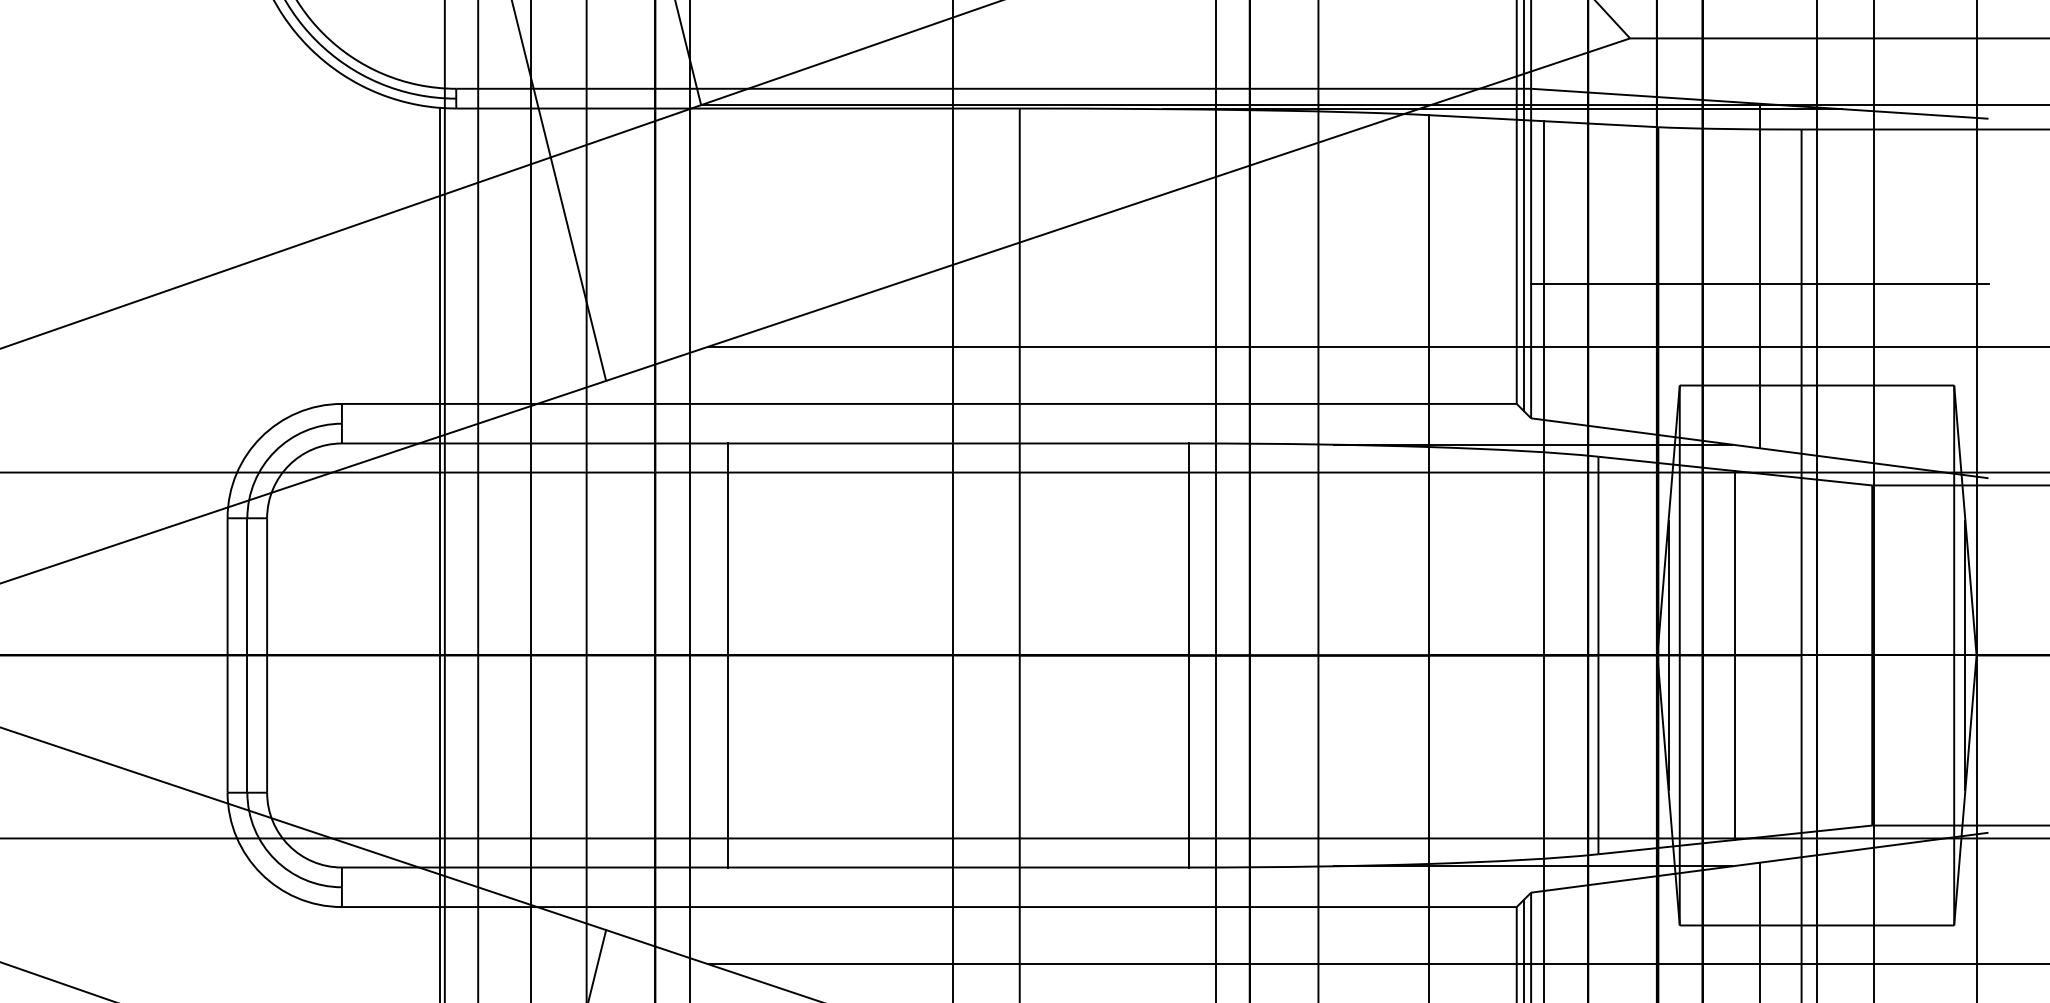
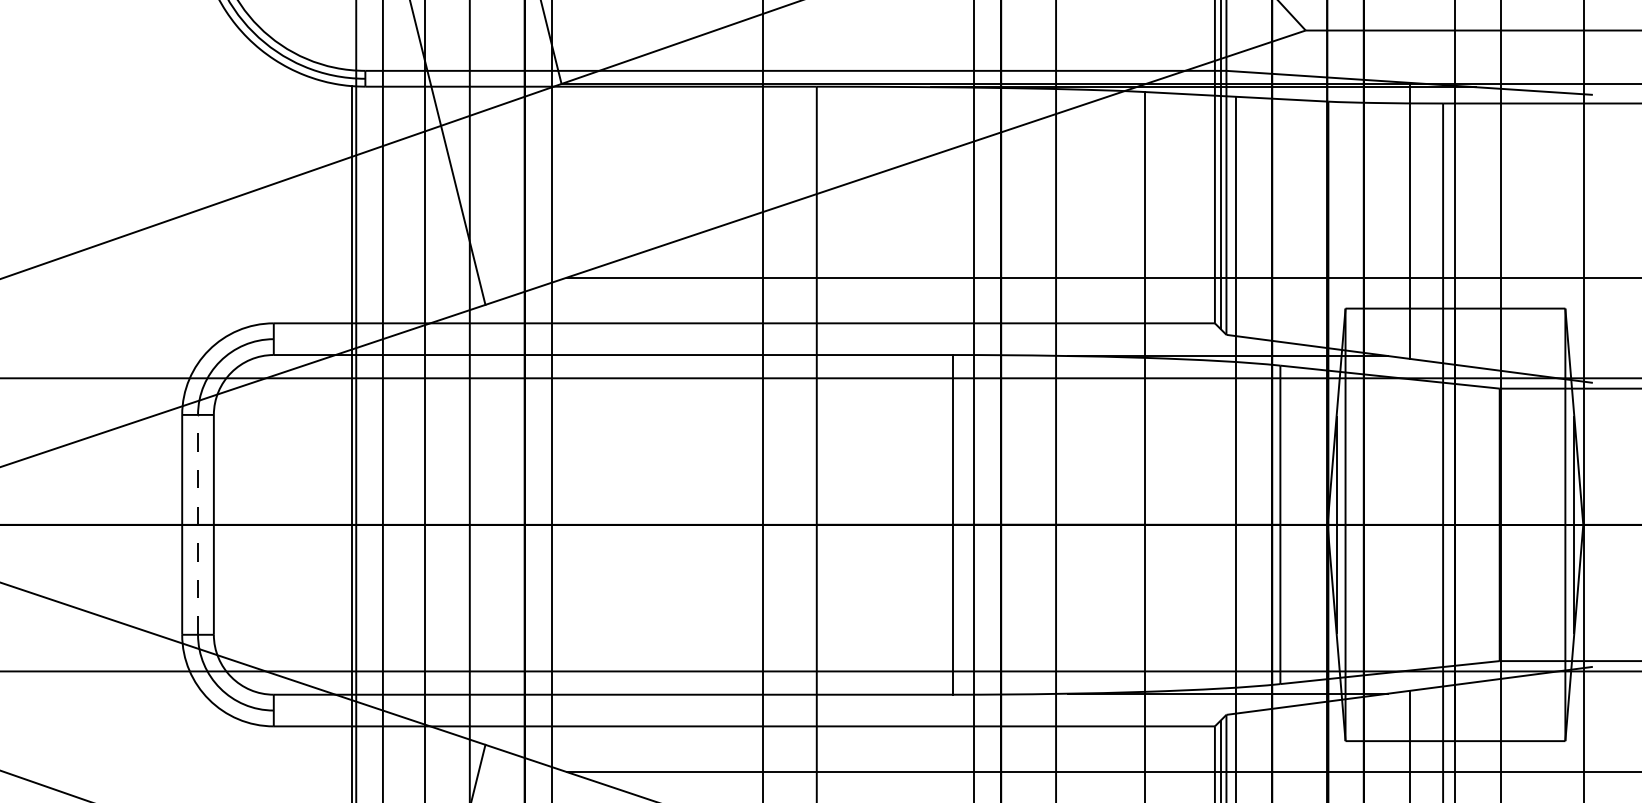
line: (1759, 283) -> (1409, 226), removed
line: (247, 655) -> (198, 524), solid -> dashed
line: (728, 655) -> (583, 524), removed
line: (1735, 655) -> (1390, 524), removed

